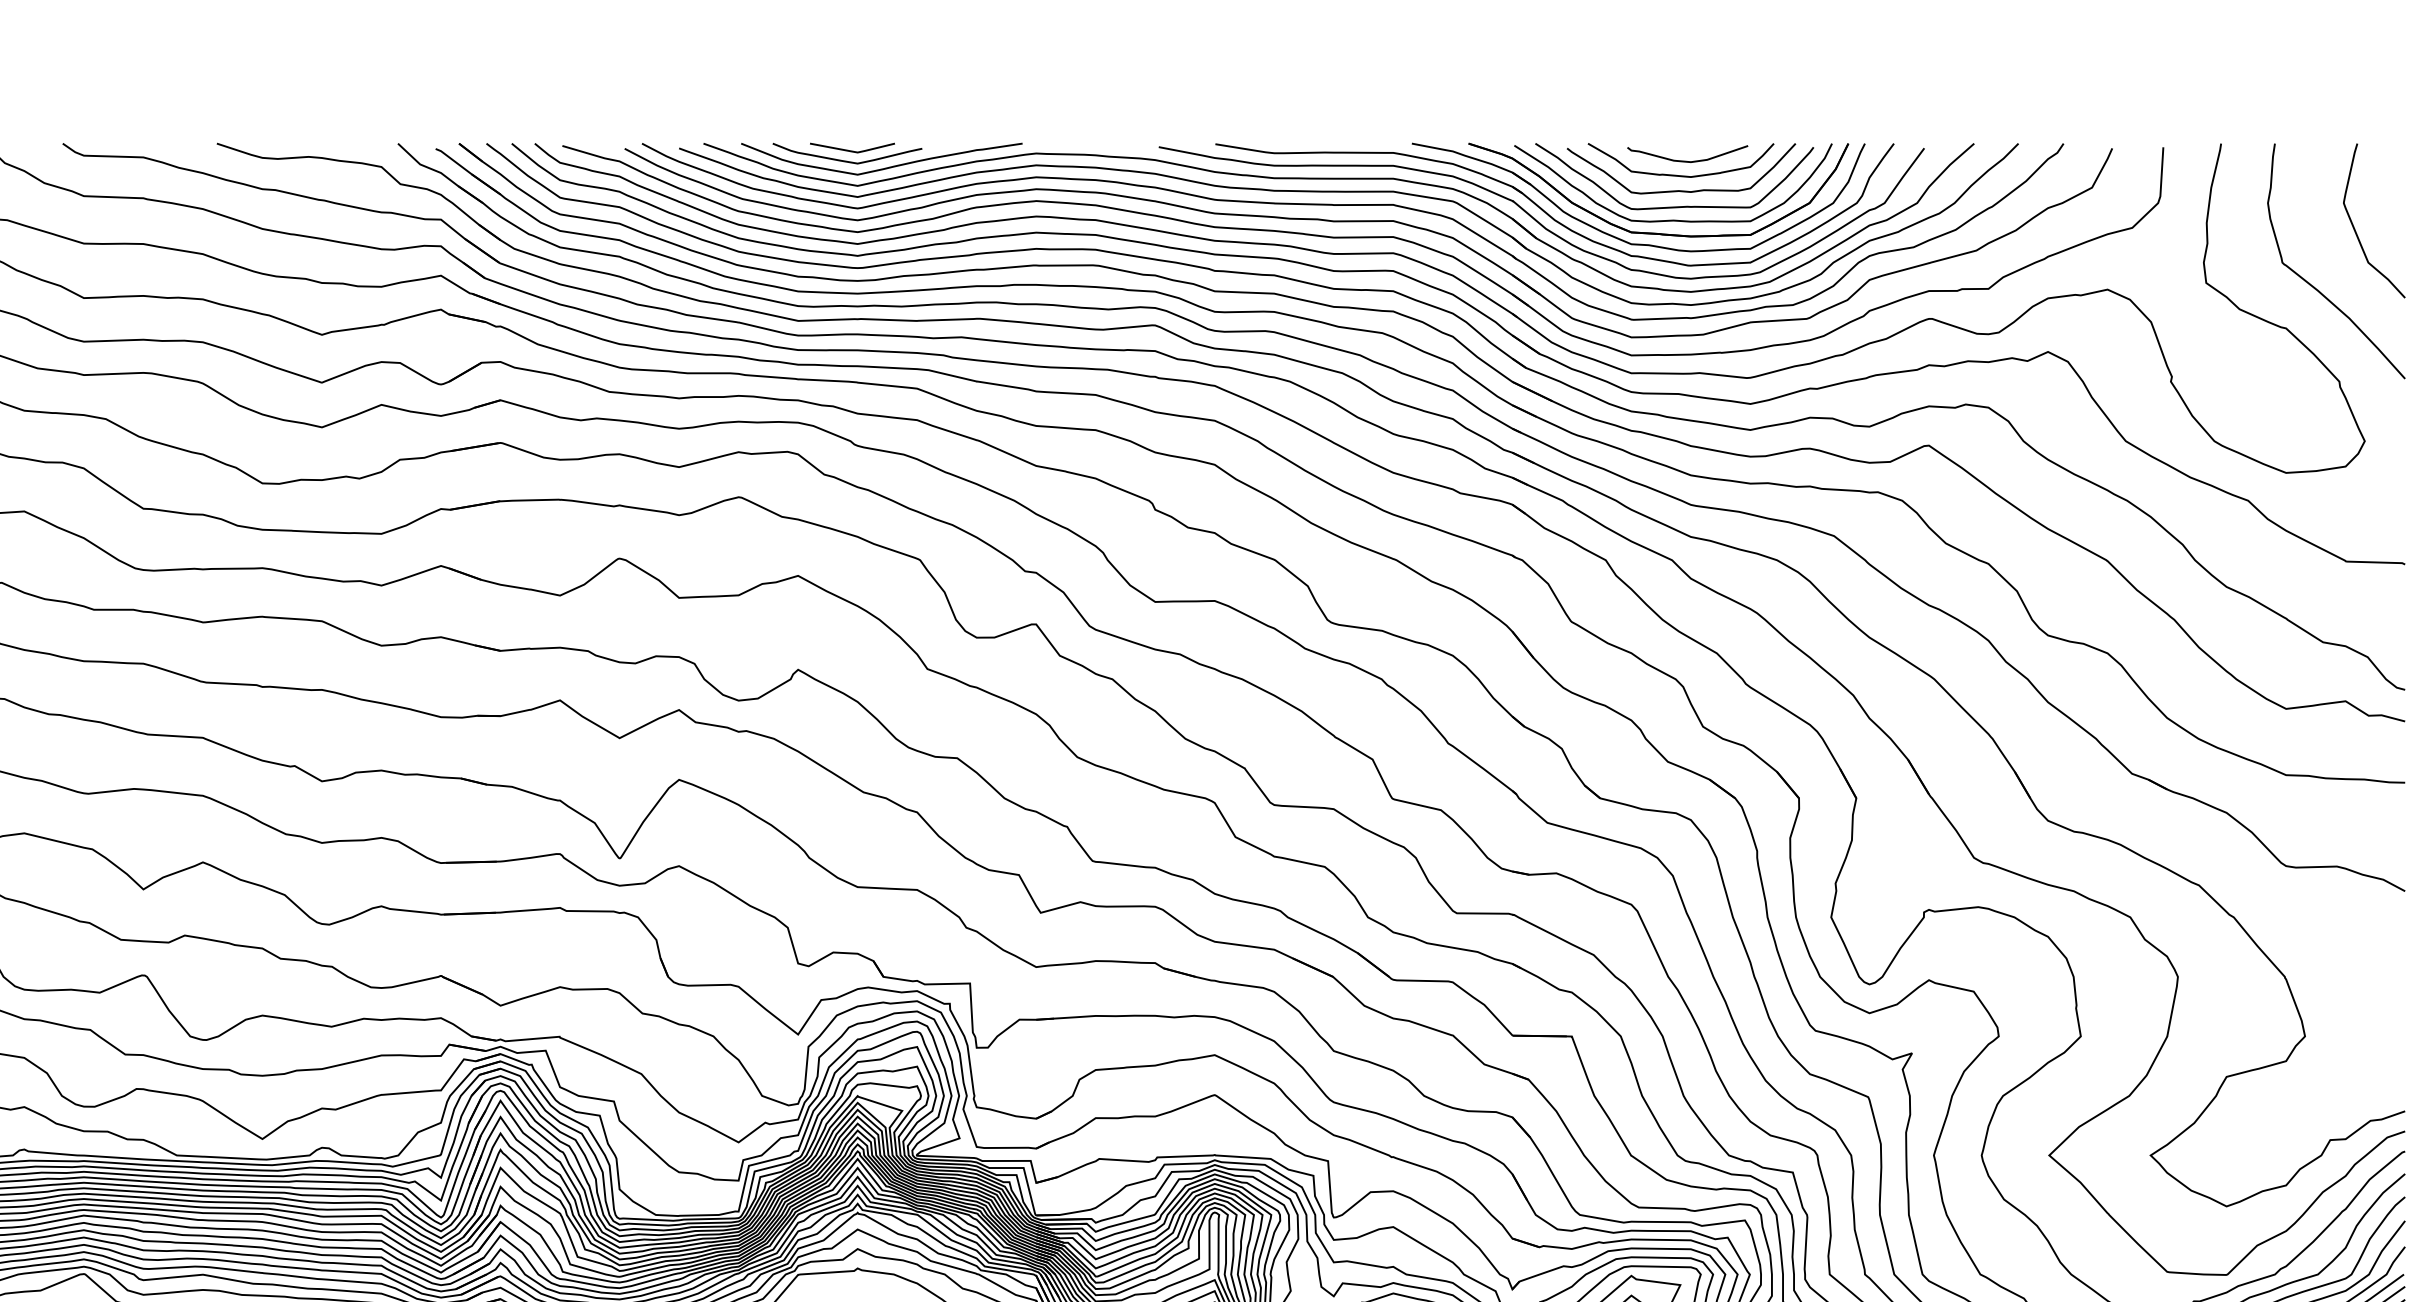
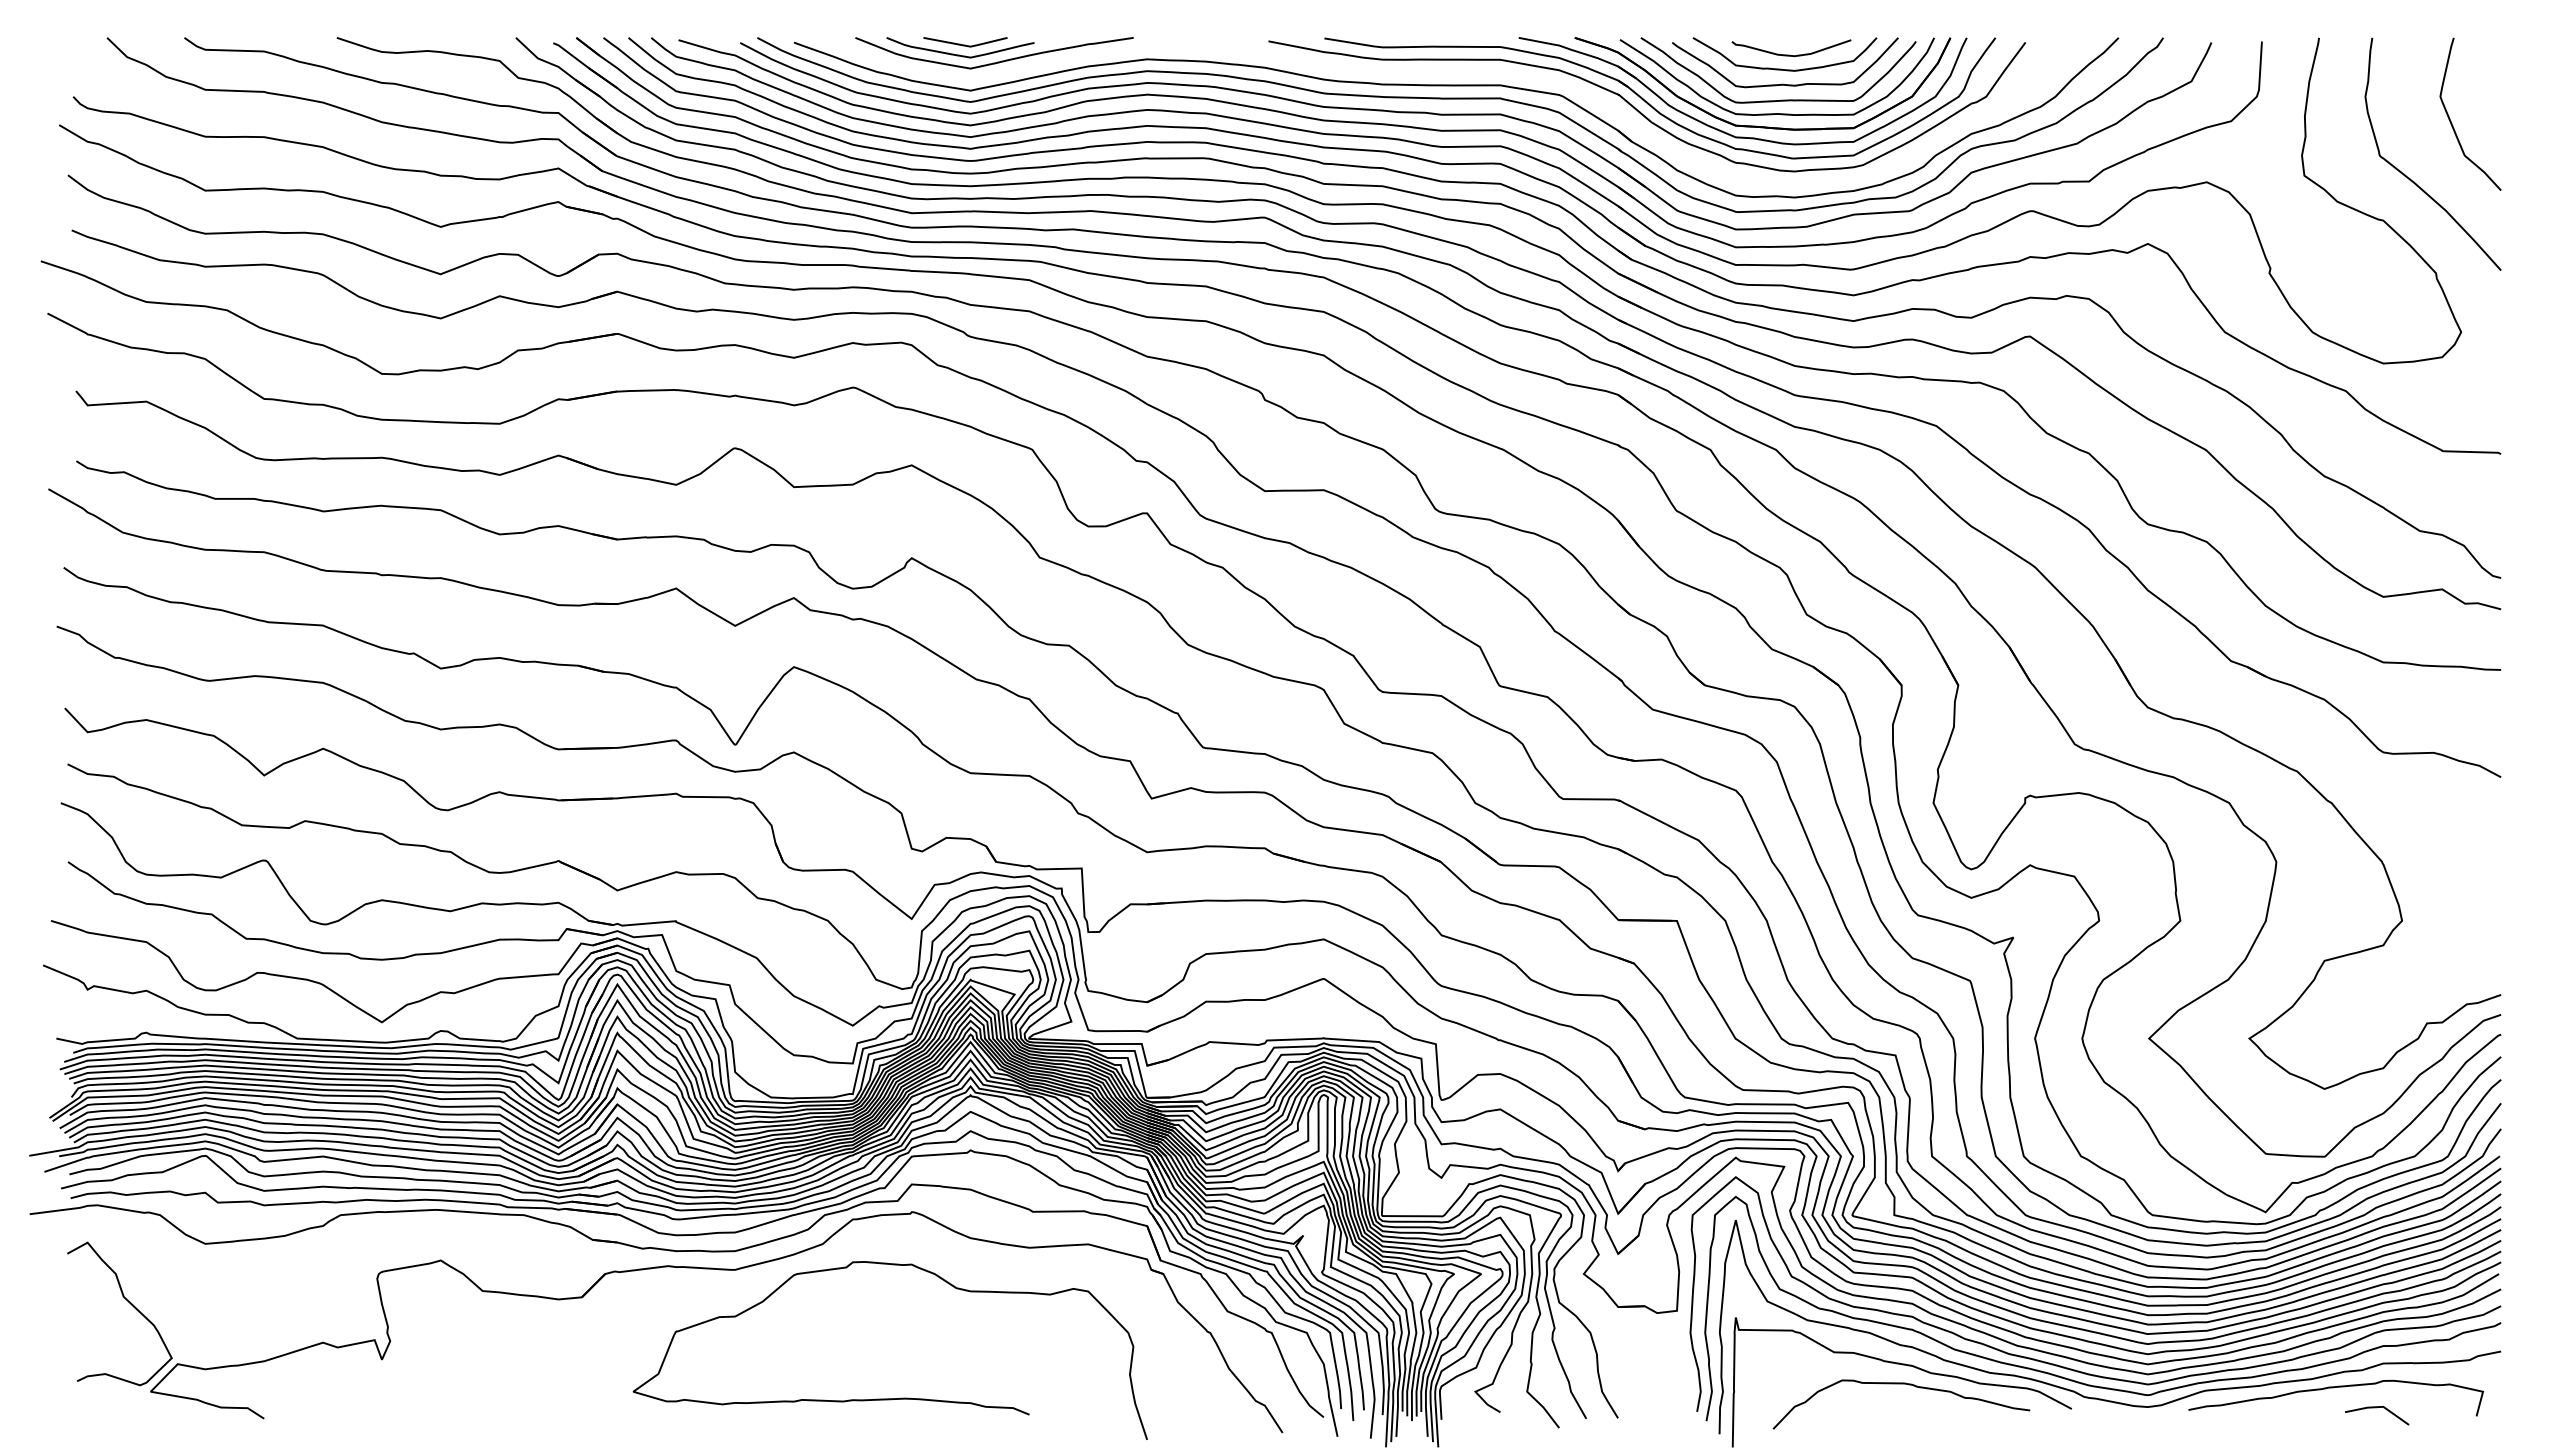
part: (1338, 179) -> (1446, 73), removed

